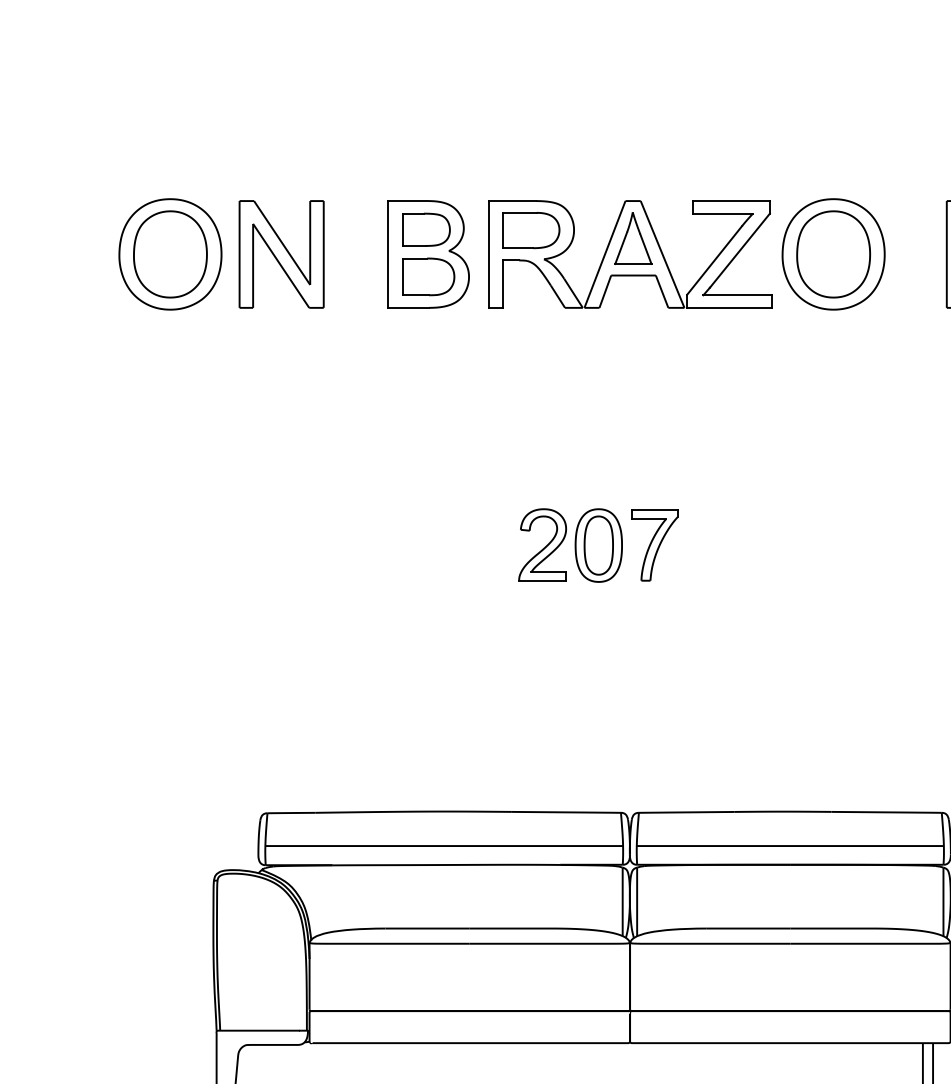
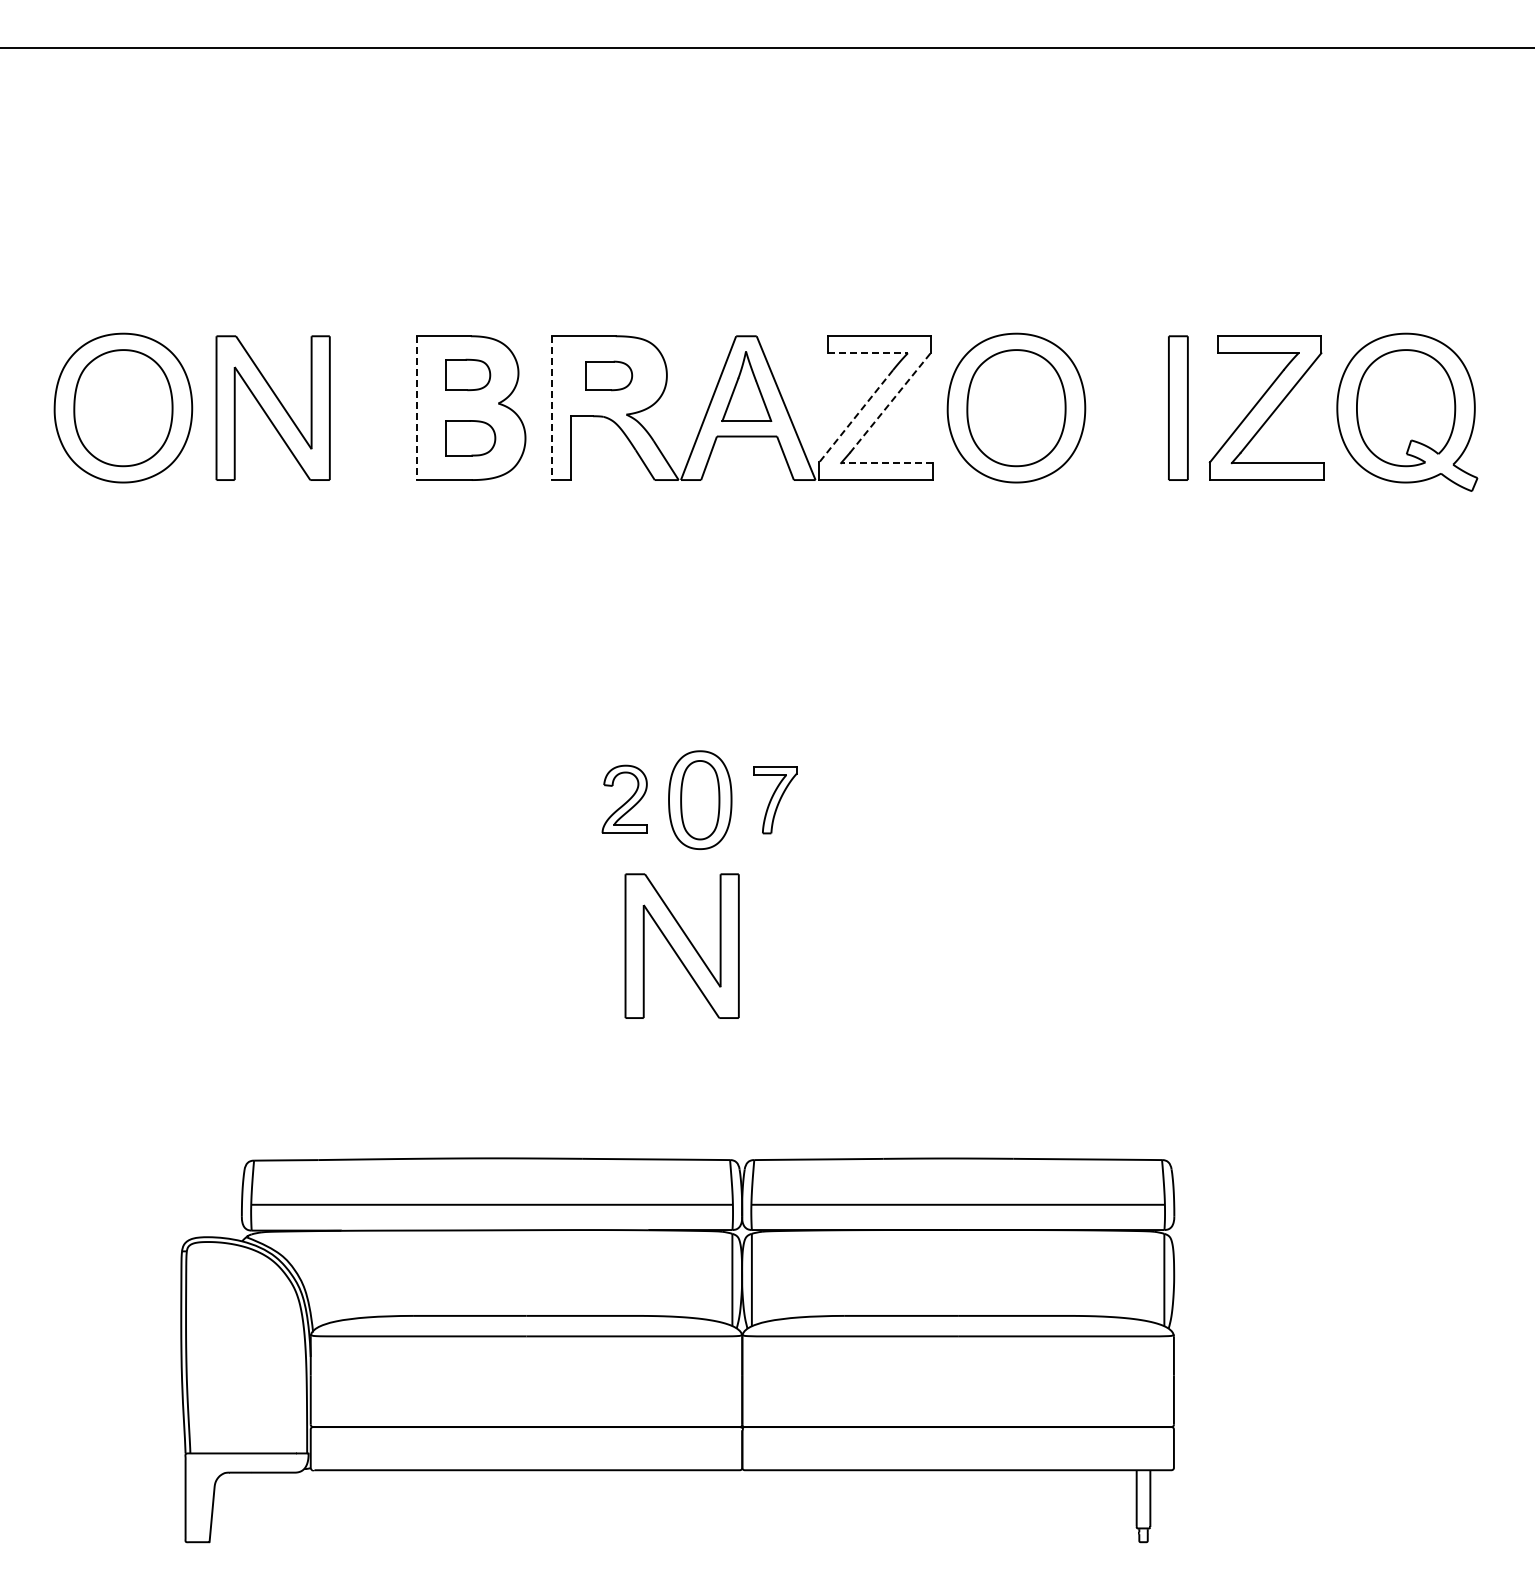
line: (723, 213) -> (868, 353), solid -> dashed
part: (425, 229) -> (467, 374), size x0.7
part: (531, 230) -> (609, 375), size x0.6
line: (740, 250) -> (890, 402), solid -> dashed
line: (388, 254) -> (416, 408), solid -> dashed
line: (488, 254) -> (551, 408), solid -> dashed
line: (714, 260) -> (856, 416), solid -> dashed
part: (428, 276) -> (470, 437), size x0.7
line: (737, 295) -> (887, 463), solid -> dashed
part: (542, 545) -> (624, 799), size x0.7
part: (653, 545) -> (774, 800), size x0.7
part: (584, 653) -> (681, 945), added

